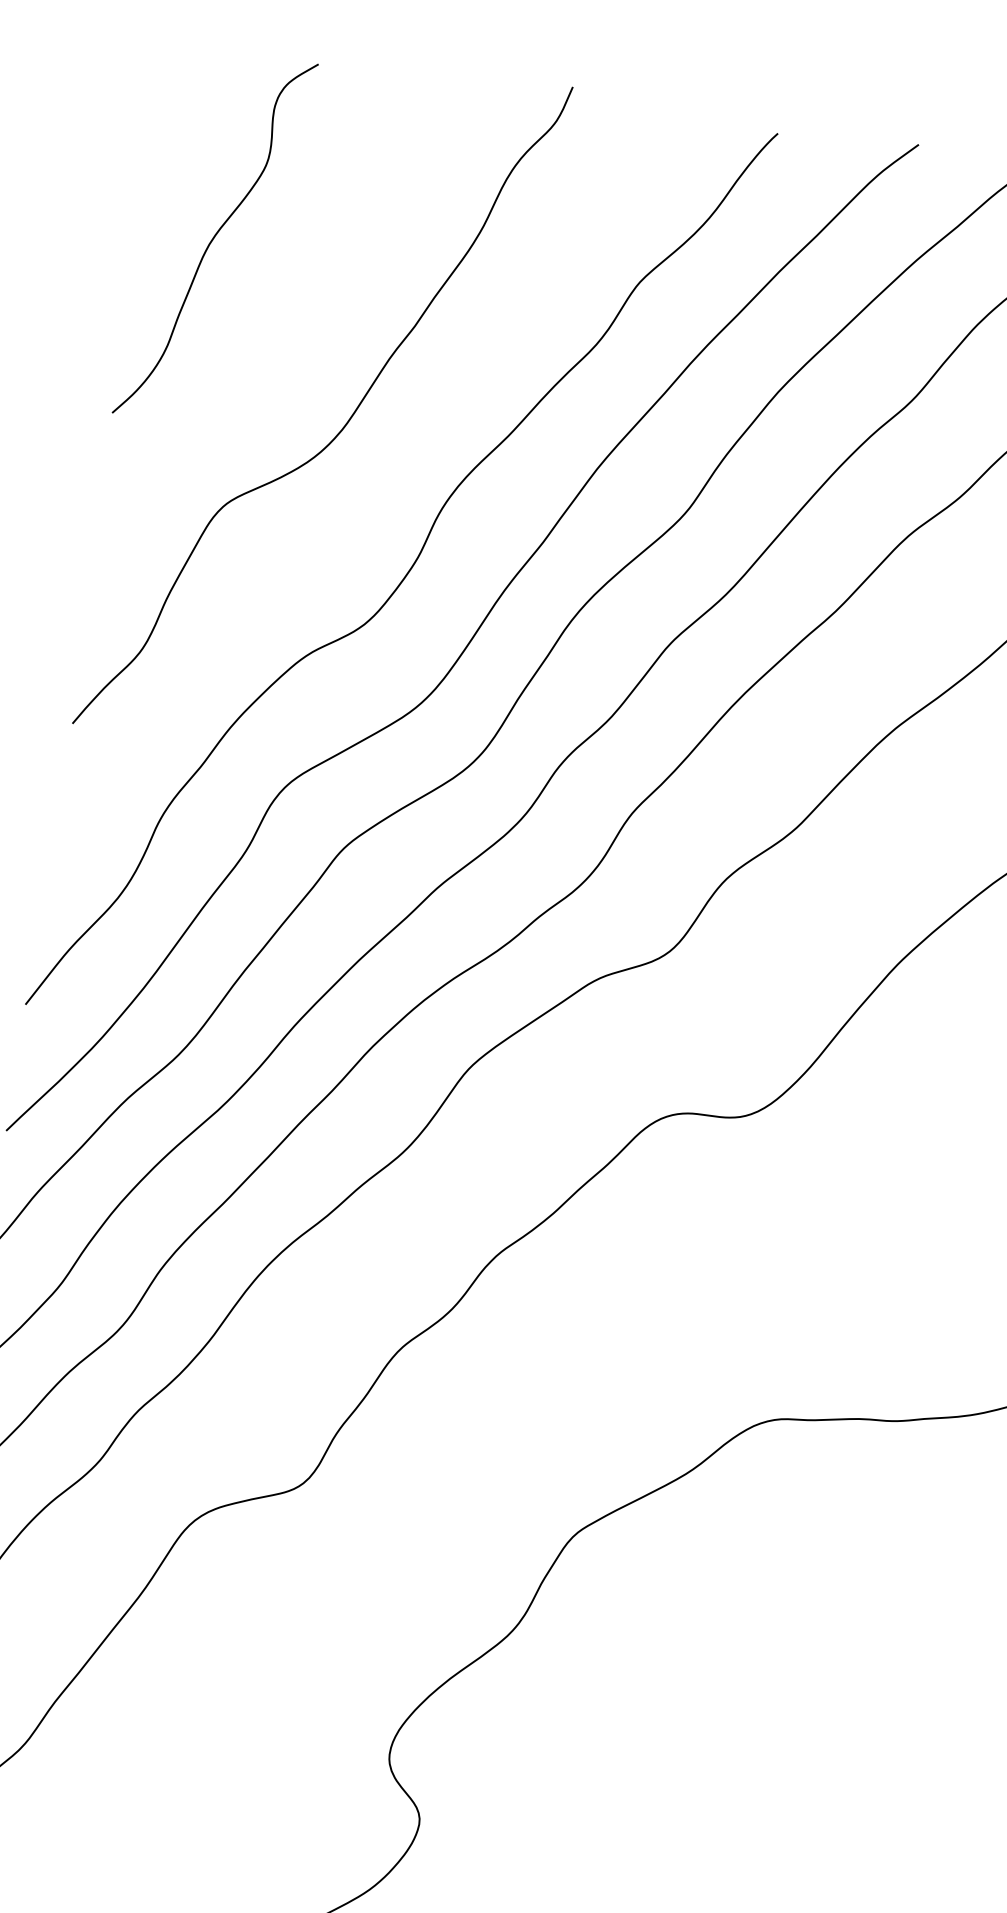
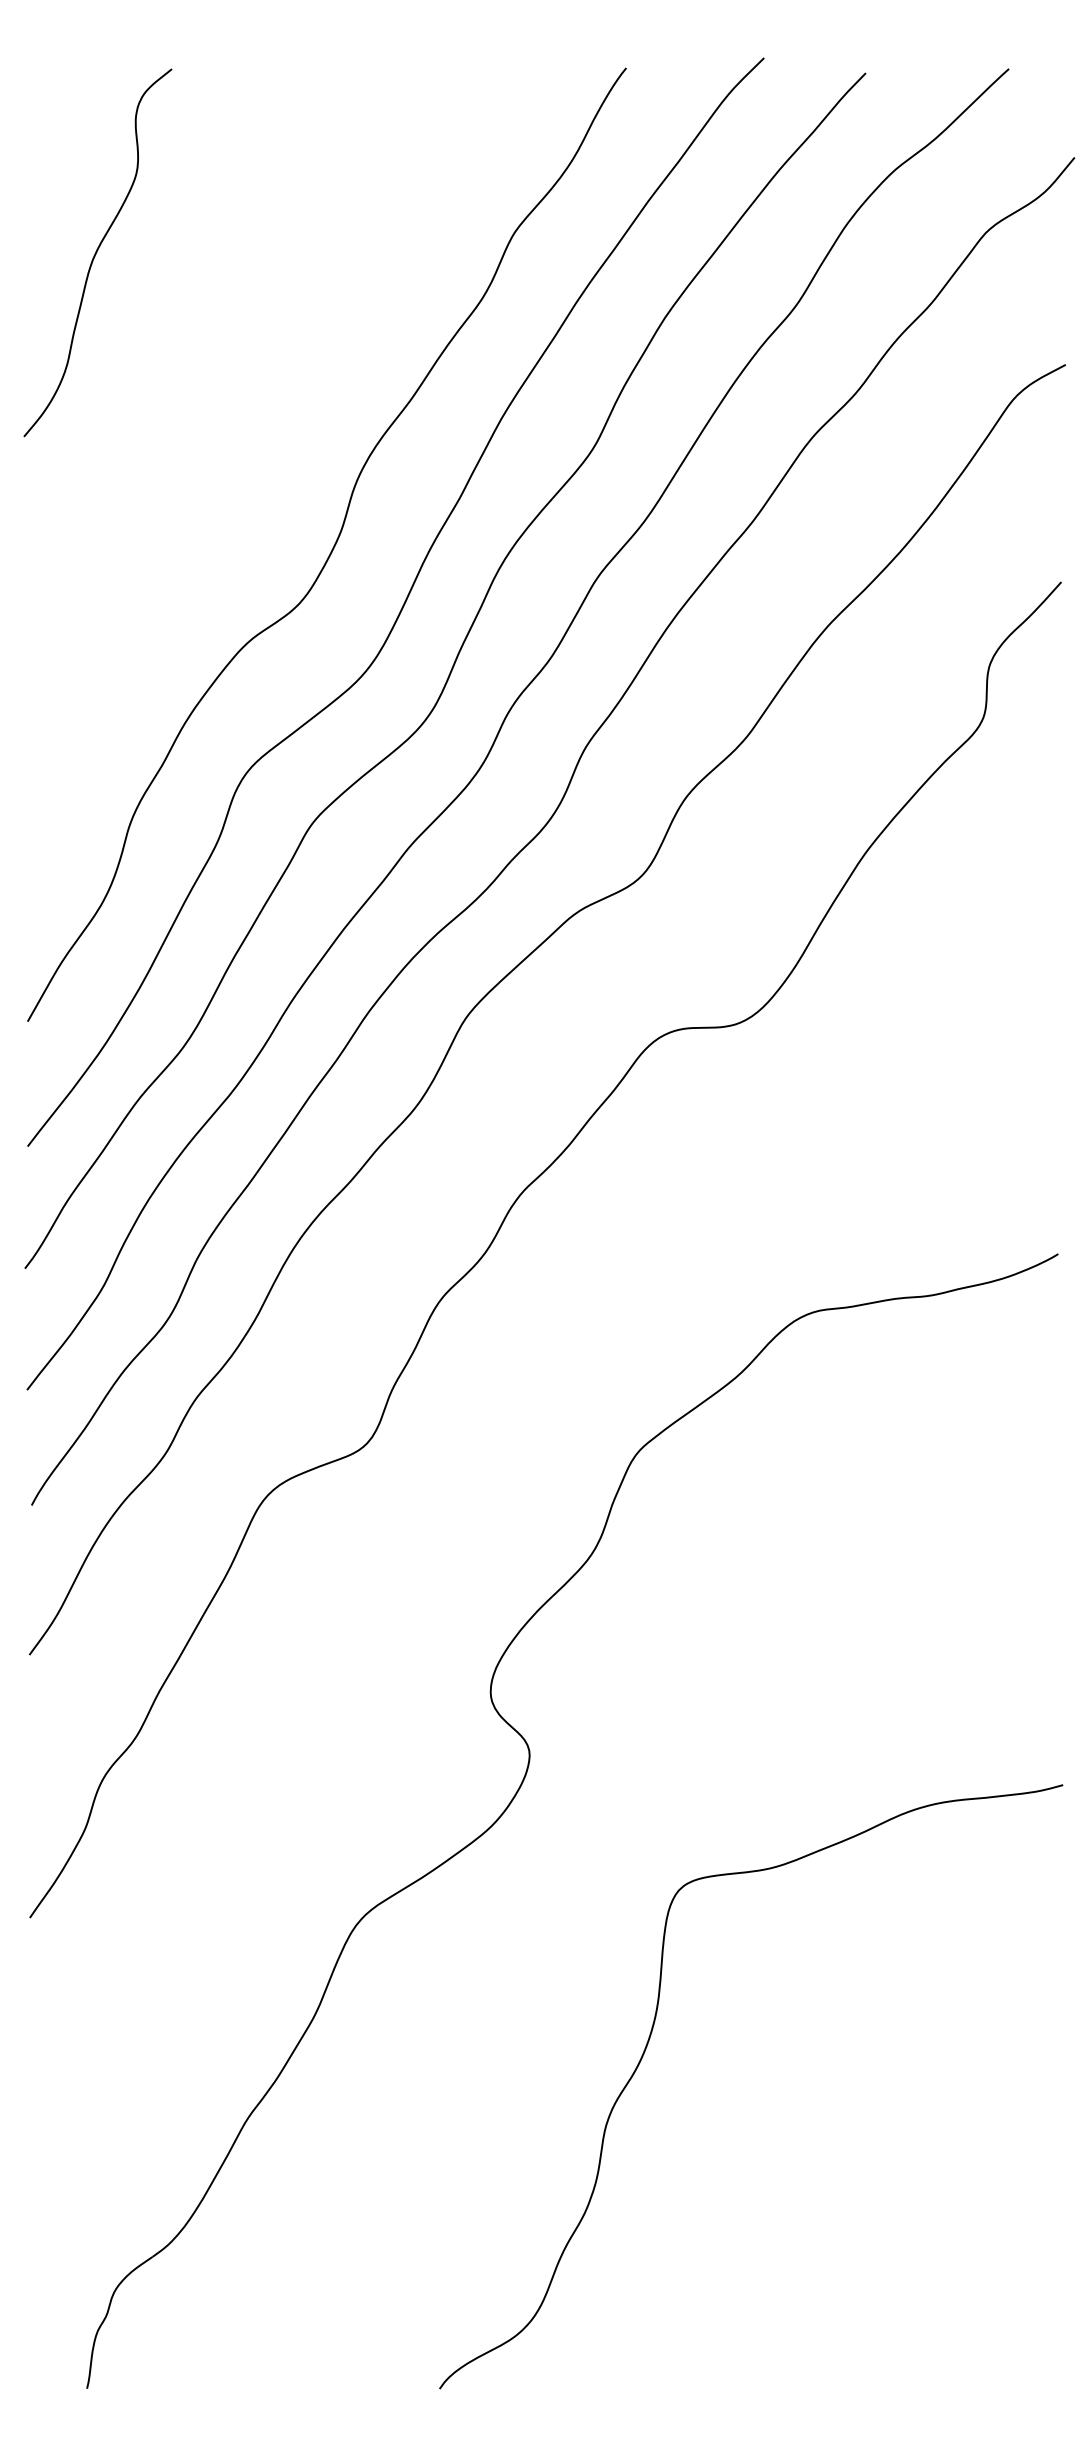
curve: (346, 422) -> (251, 411), removed

